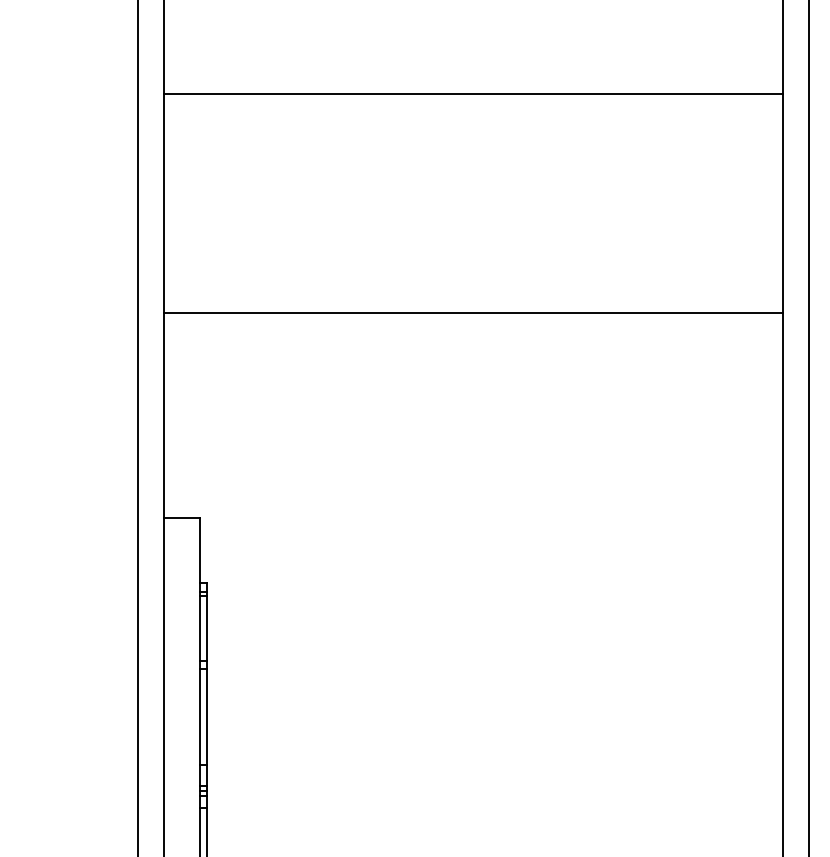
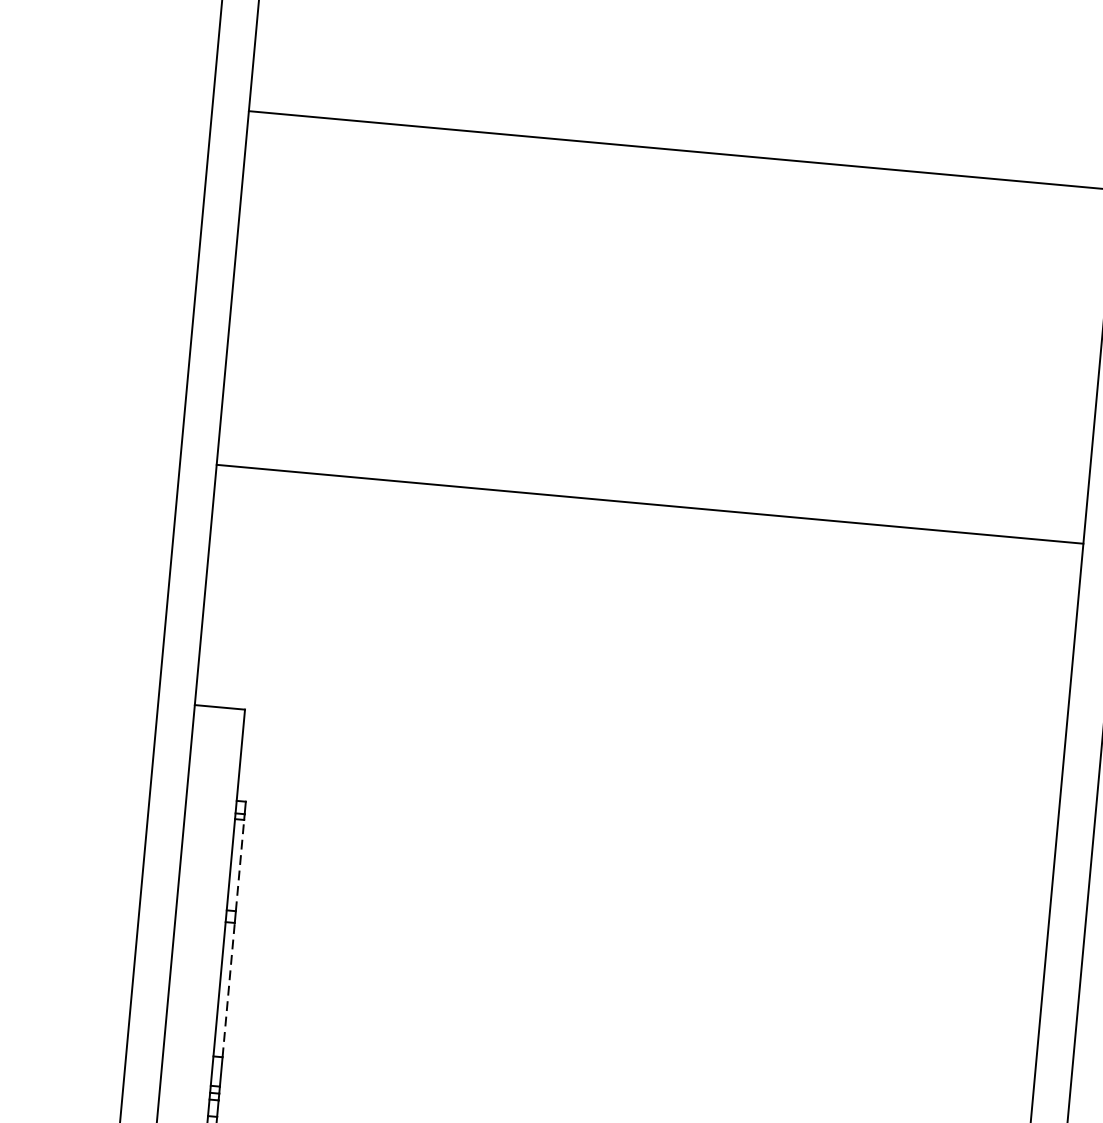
line: (473, 313) -> (650, 504), moved
line: (206, 628) -> (240, 865), solid -> dashed
line: (206, 717) -> (228, 990), solid -> dashed

